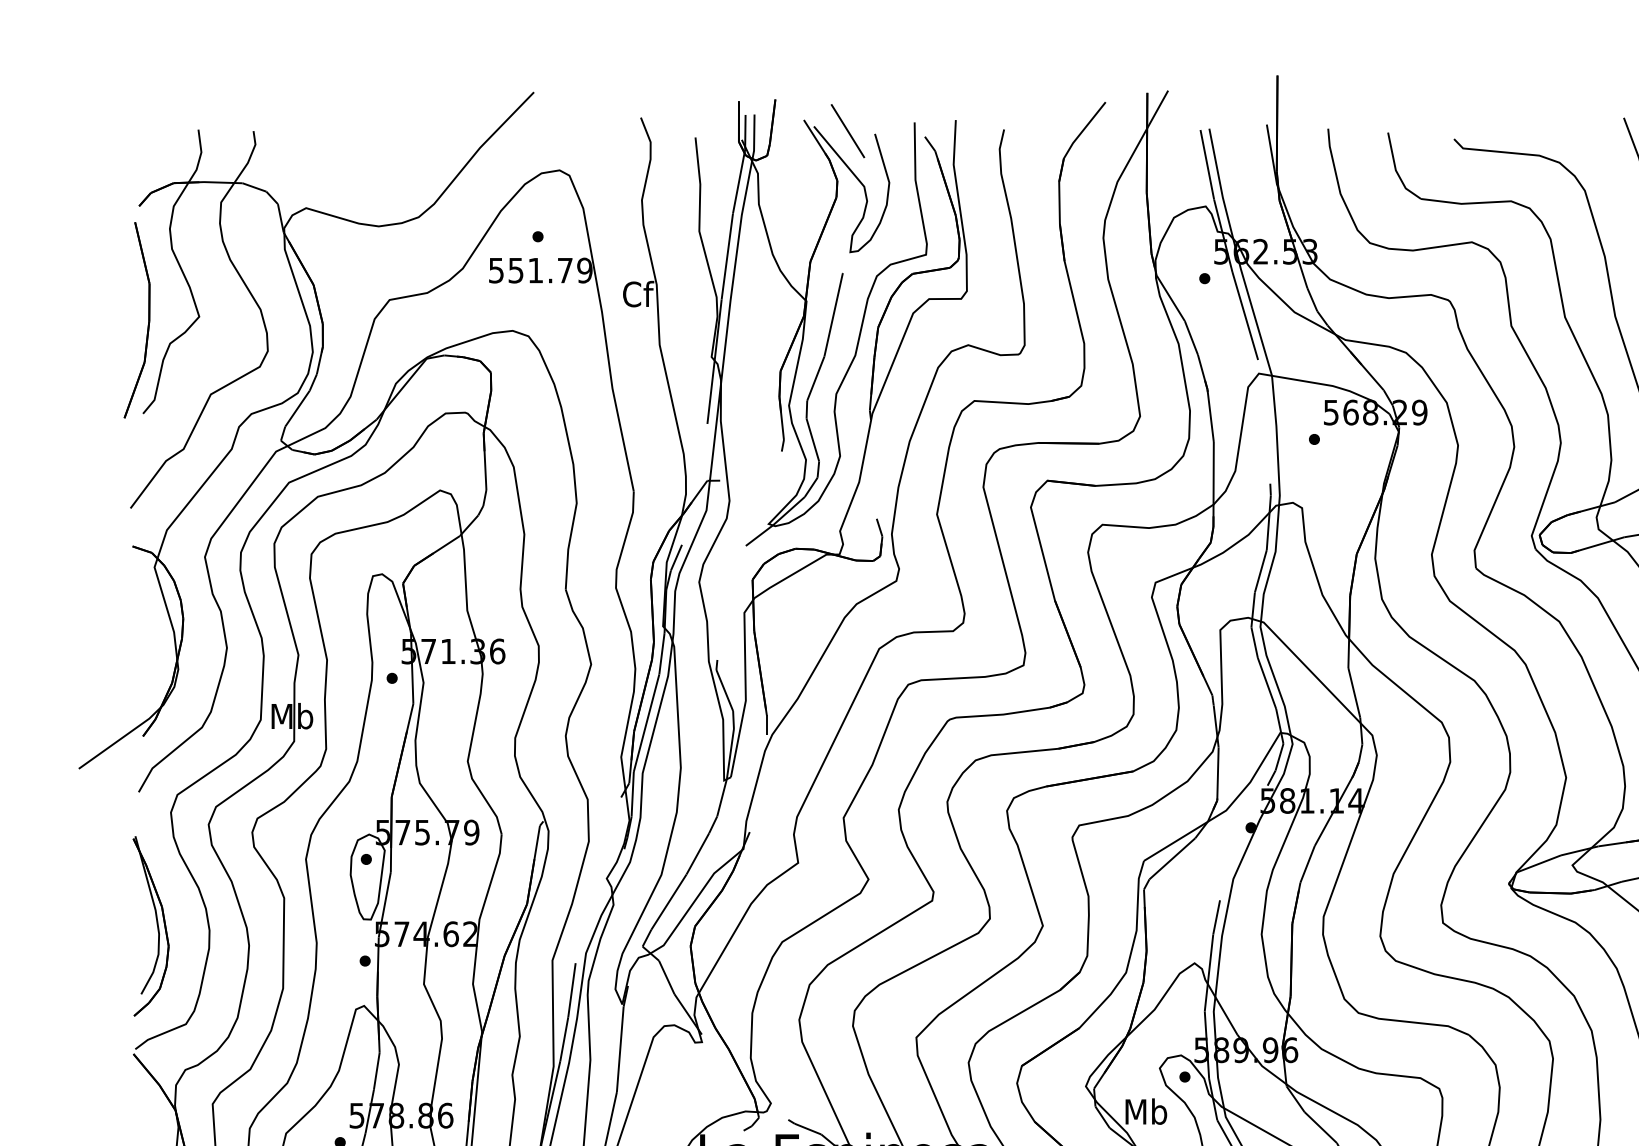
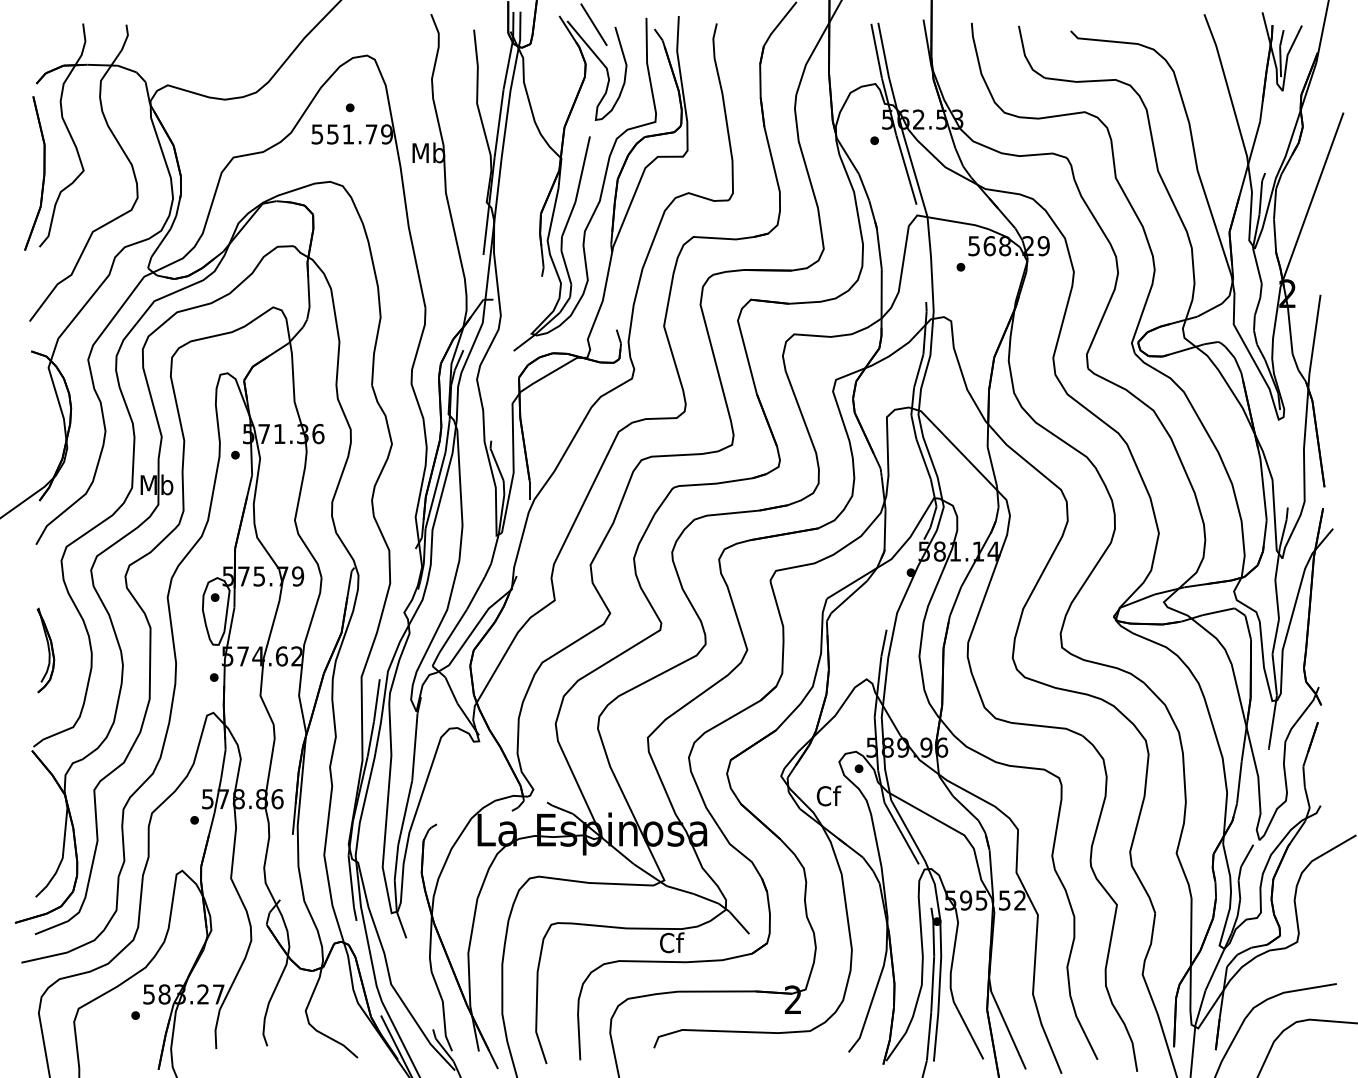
text: (637, 293) -> (428, 152), Cf -> Mb
part: (150, 926) -> (45, 650), size x0.6
text: (1146, 1111) -> (828, 795), Mb -> Cf

